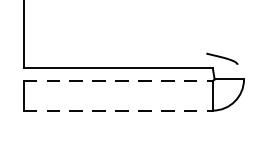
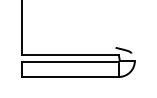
line: (120, 80) -> (71, 61), dashed -> solid
line: (120, 109) -> (71, 76), dashed -> solid

